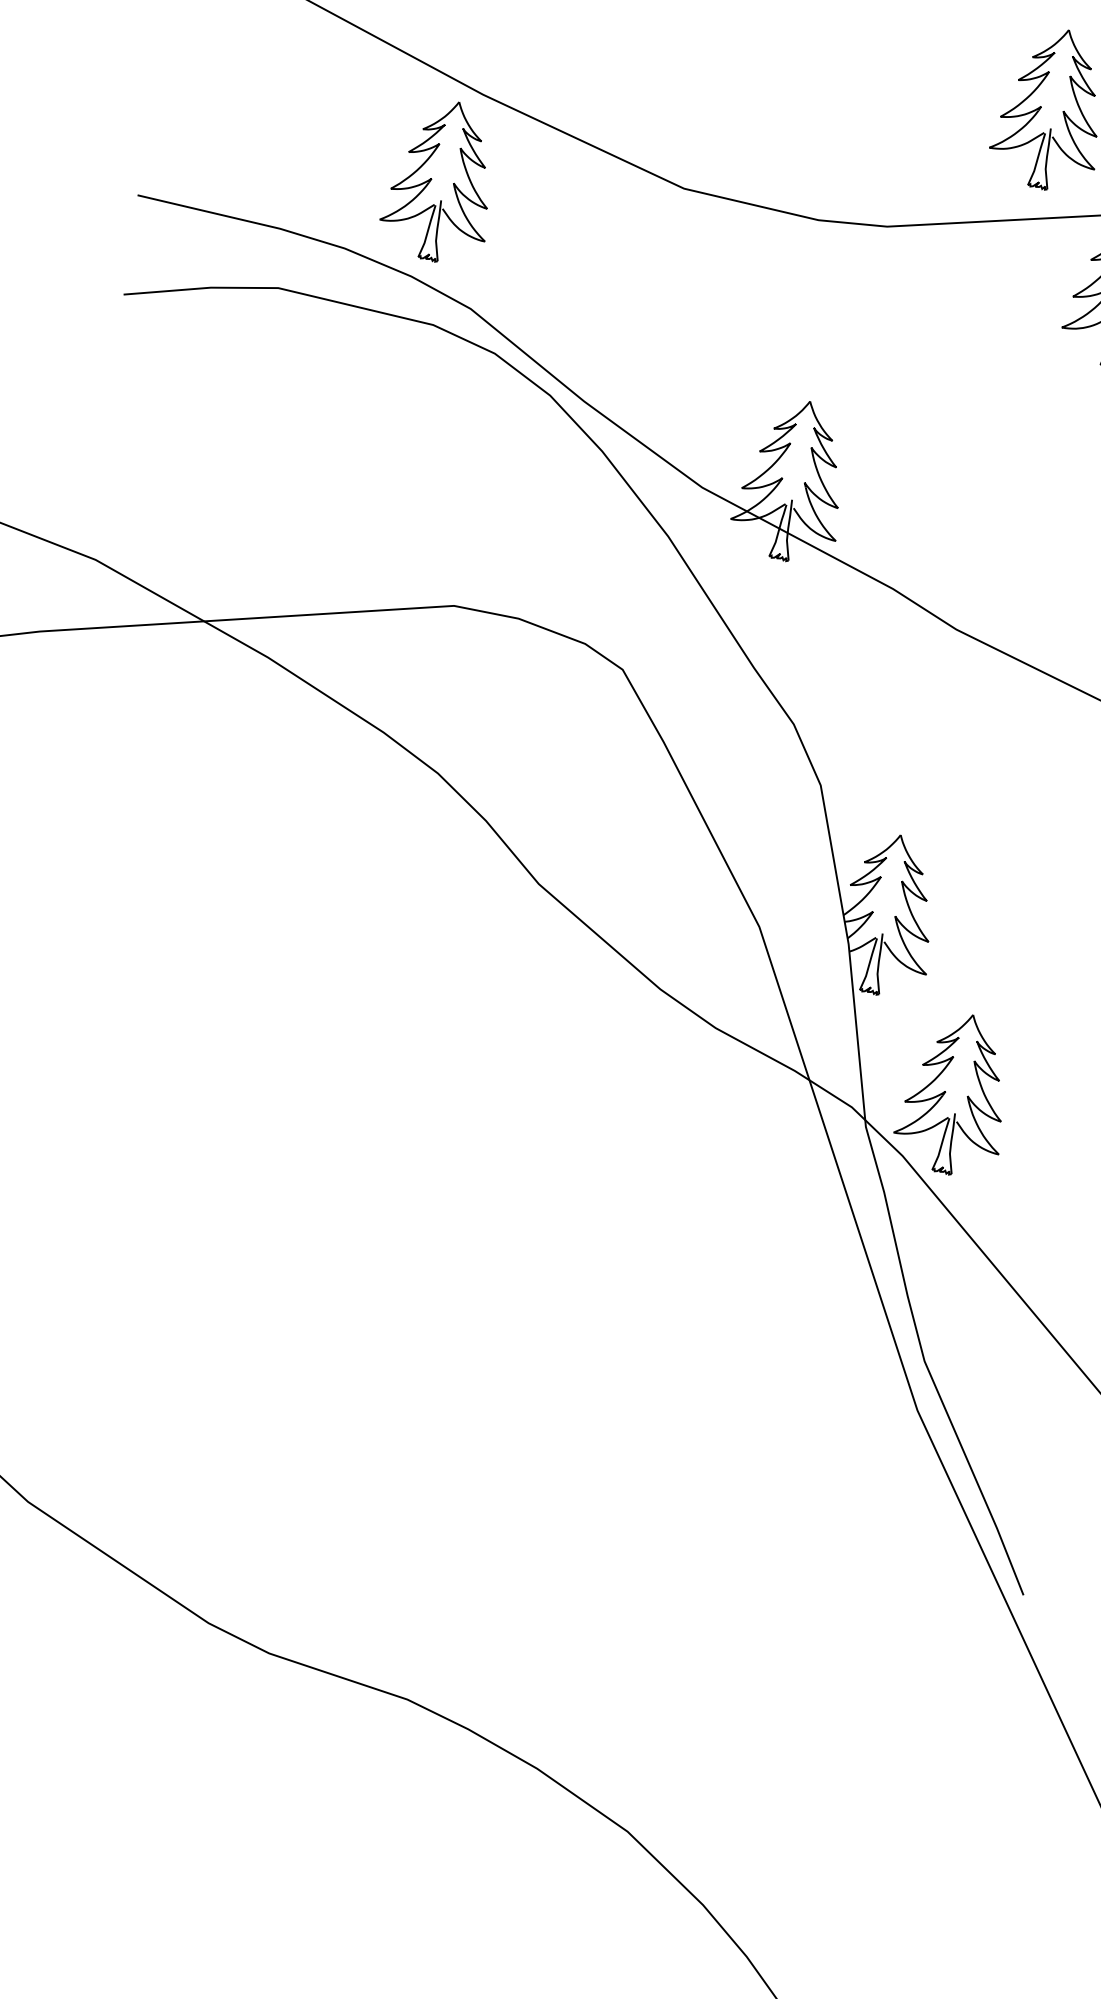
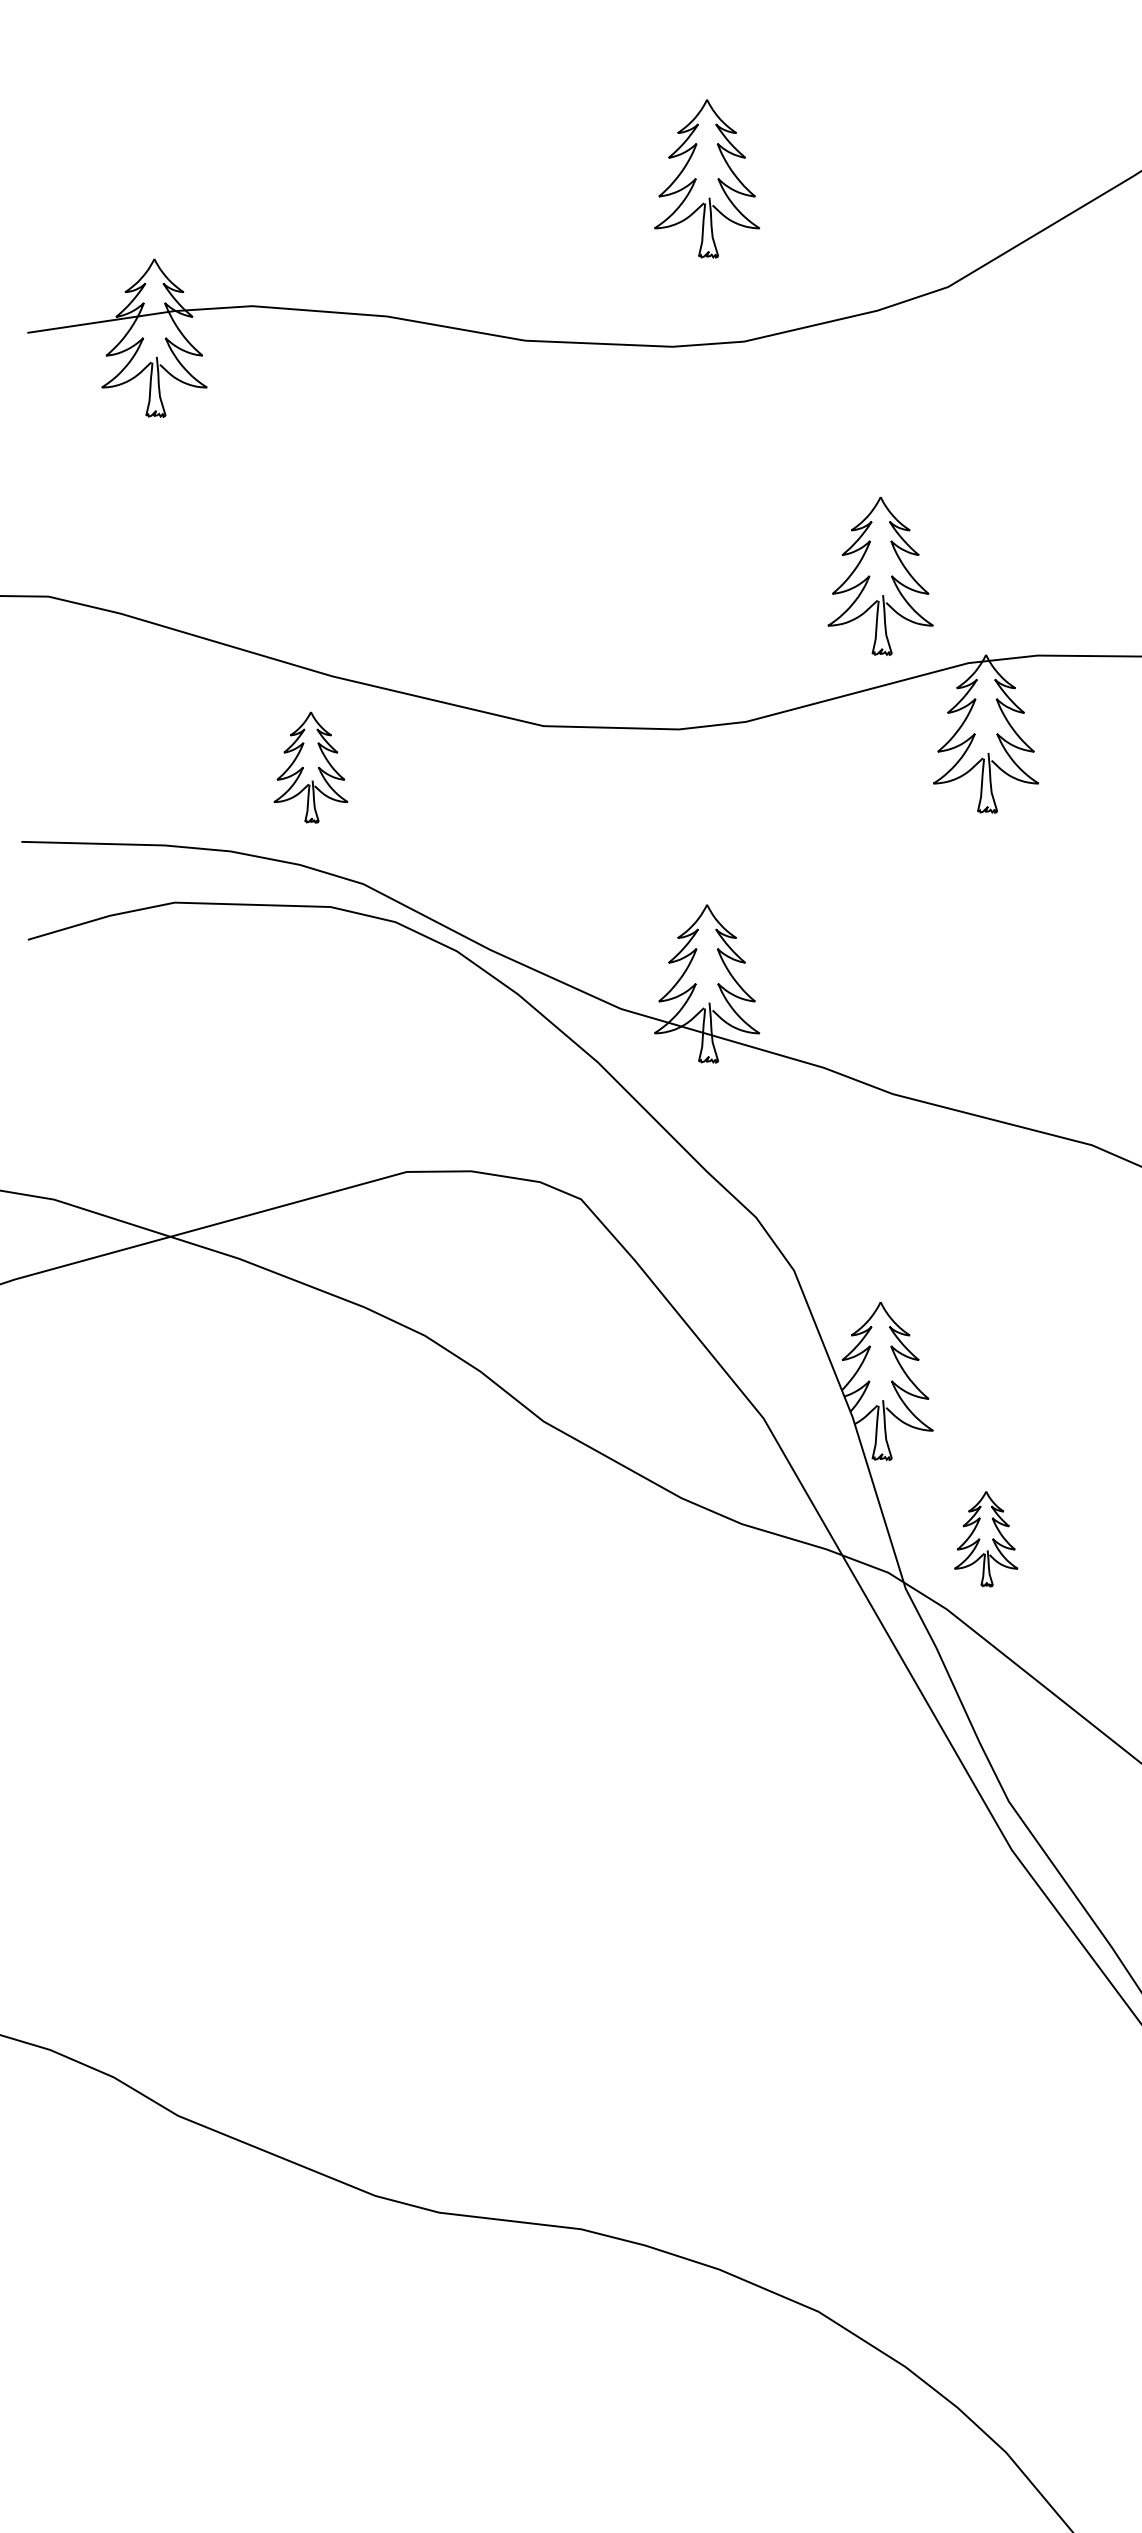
part: (442, 181) -> (310, 767), size x0.7
part: (957, 1093) -> (986, 1538), size x0.6

